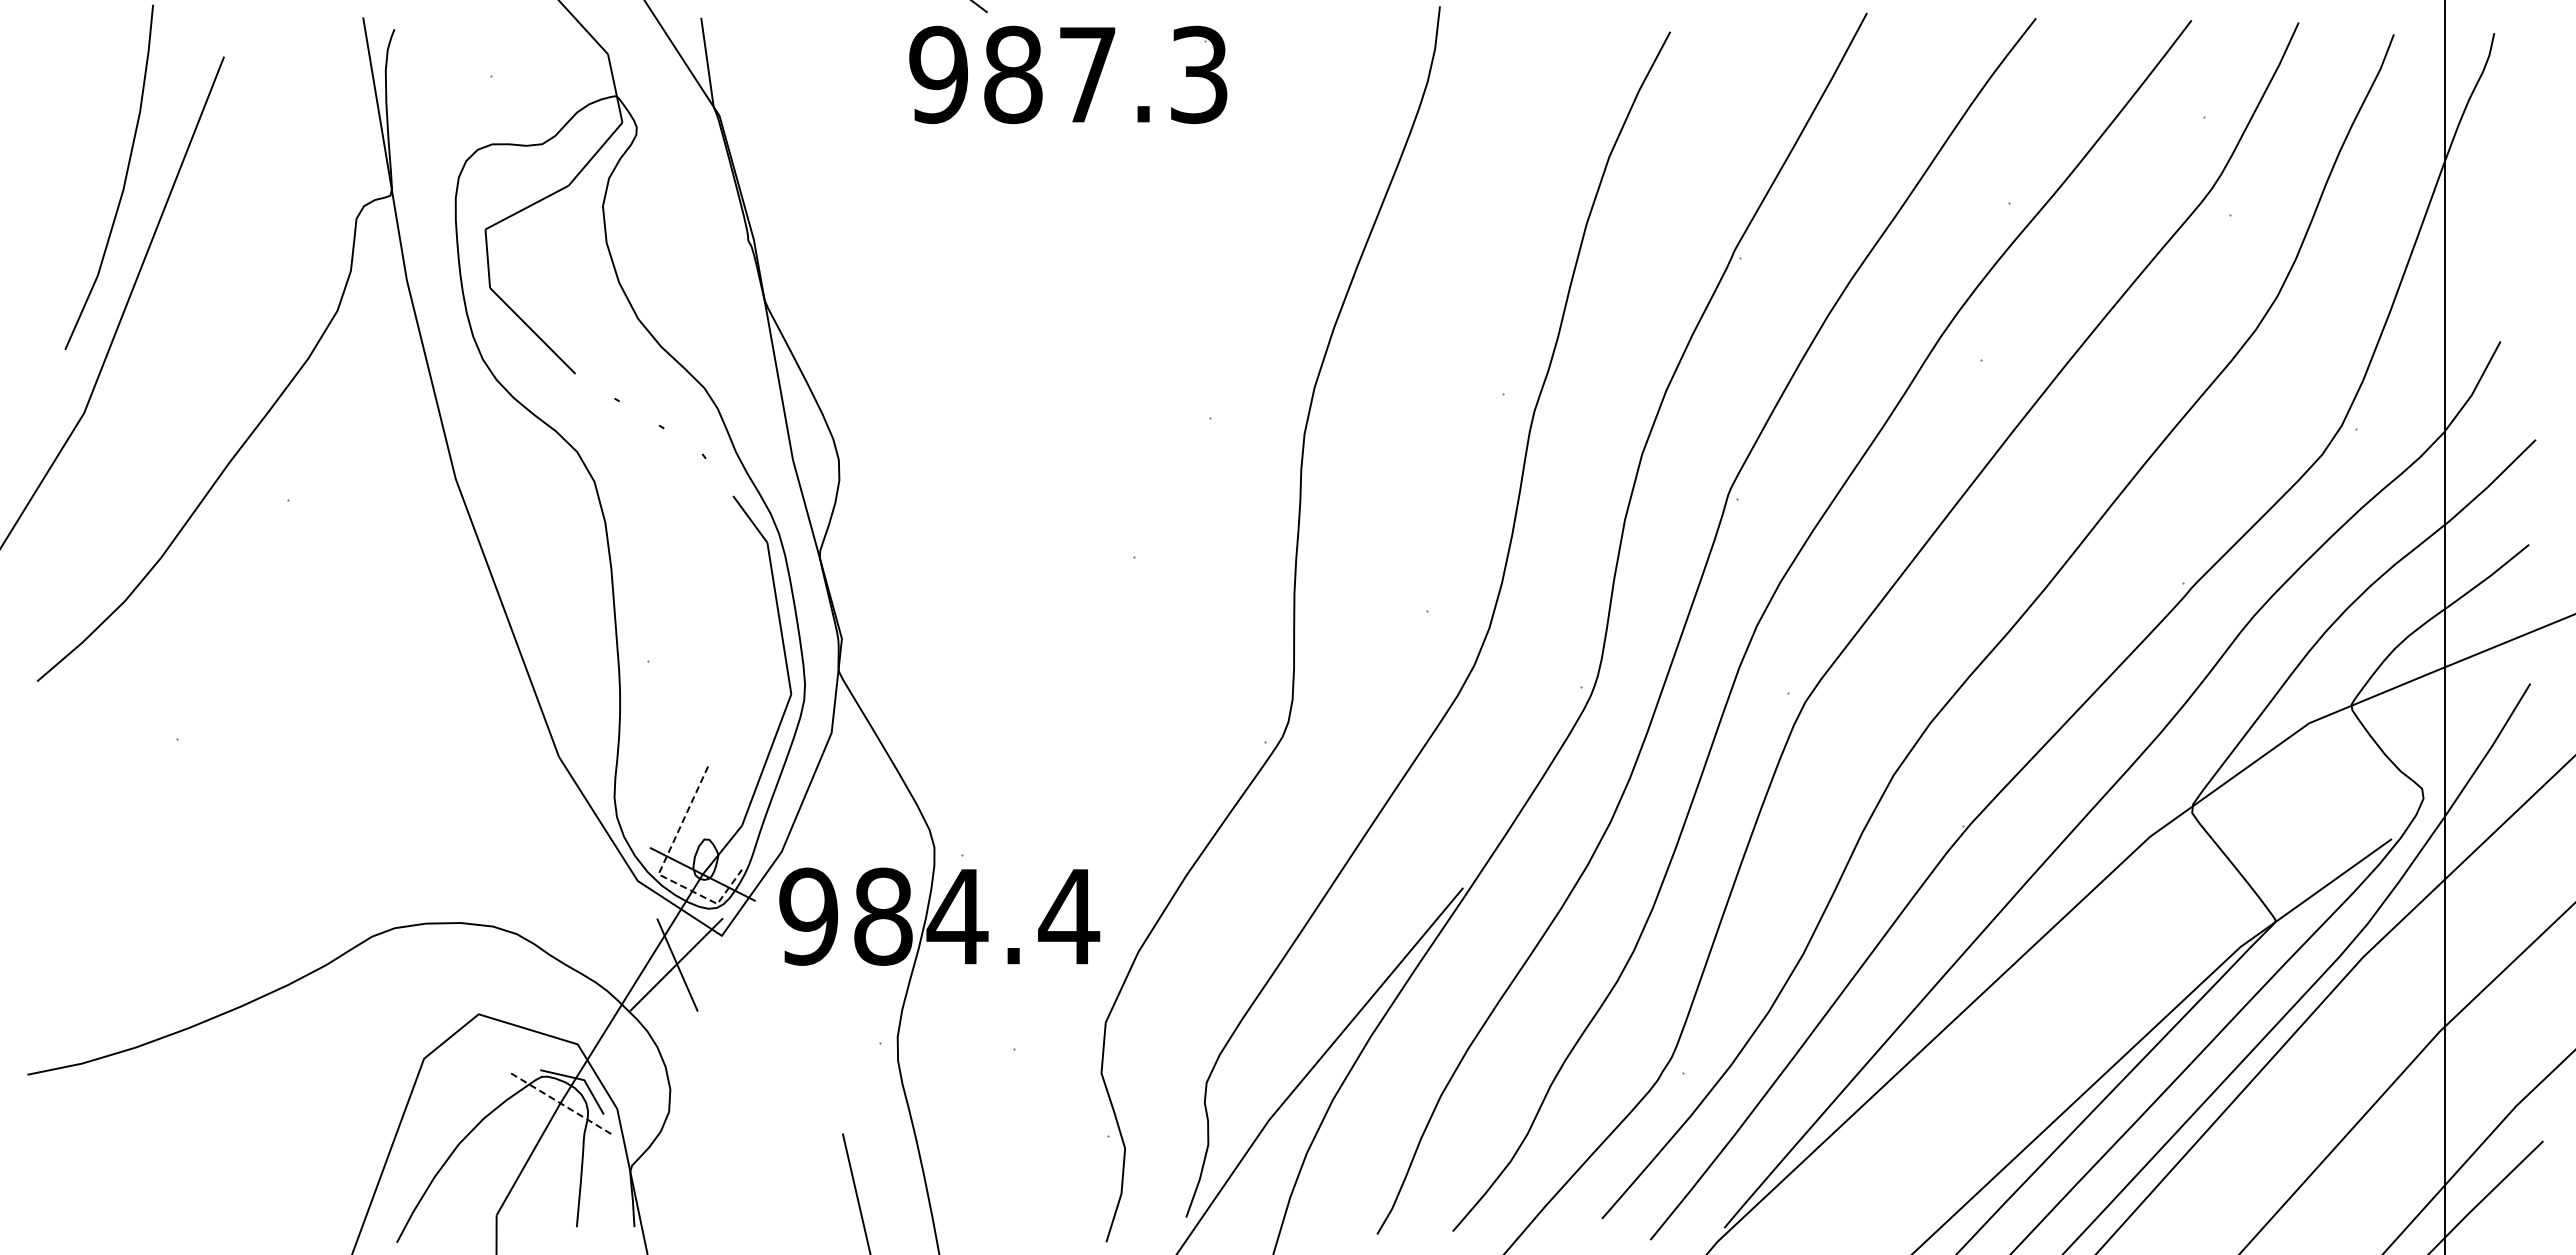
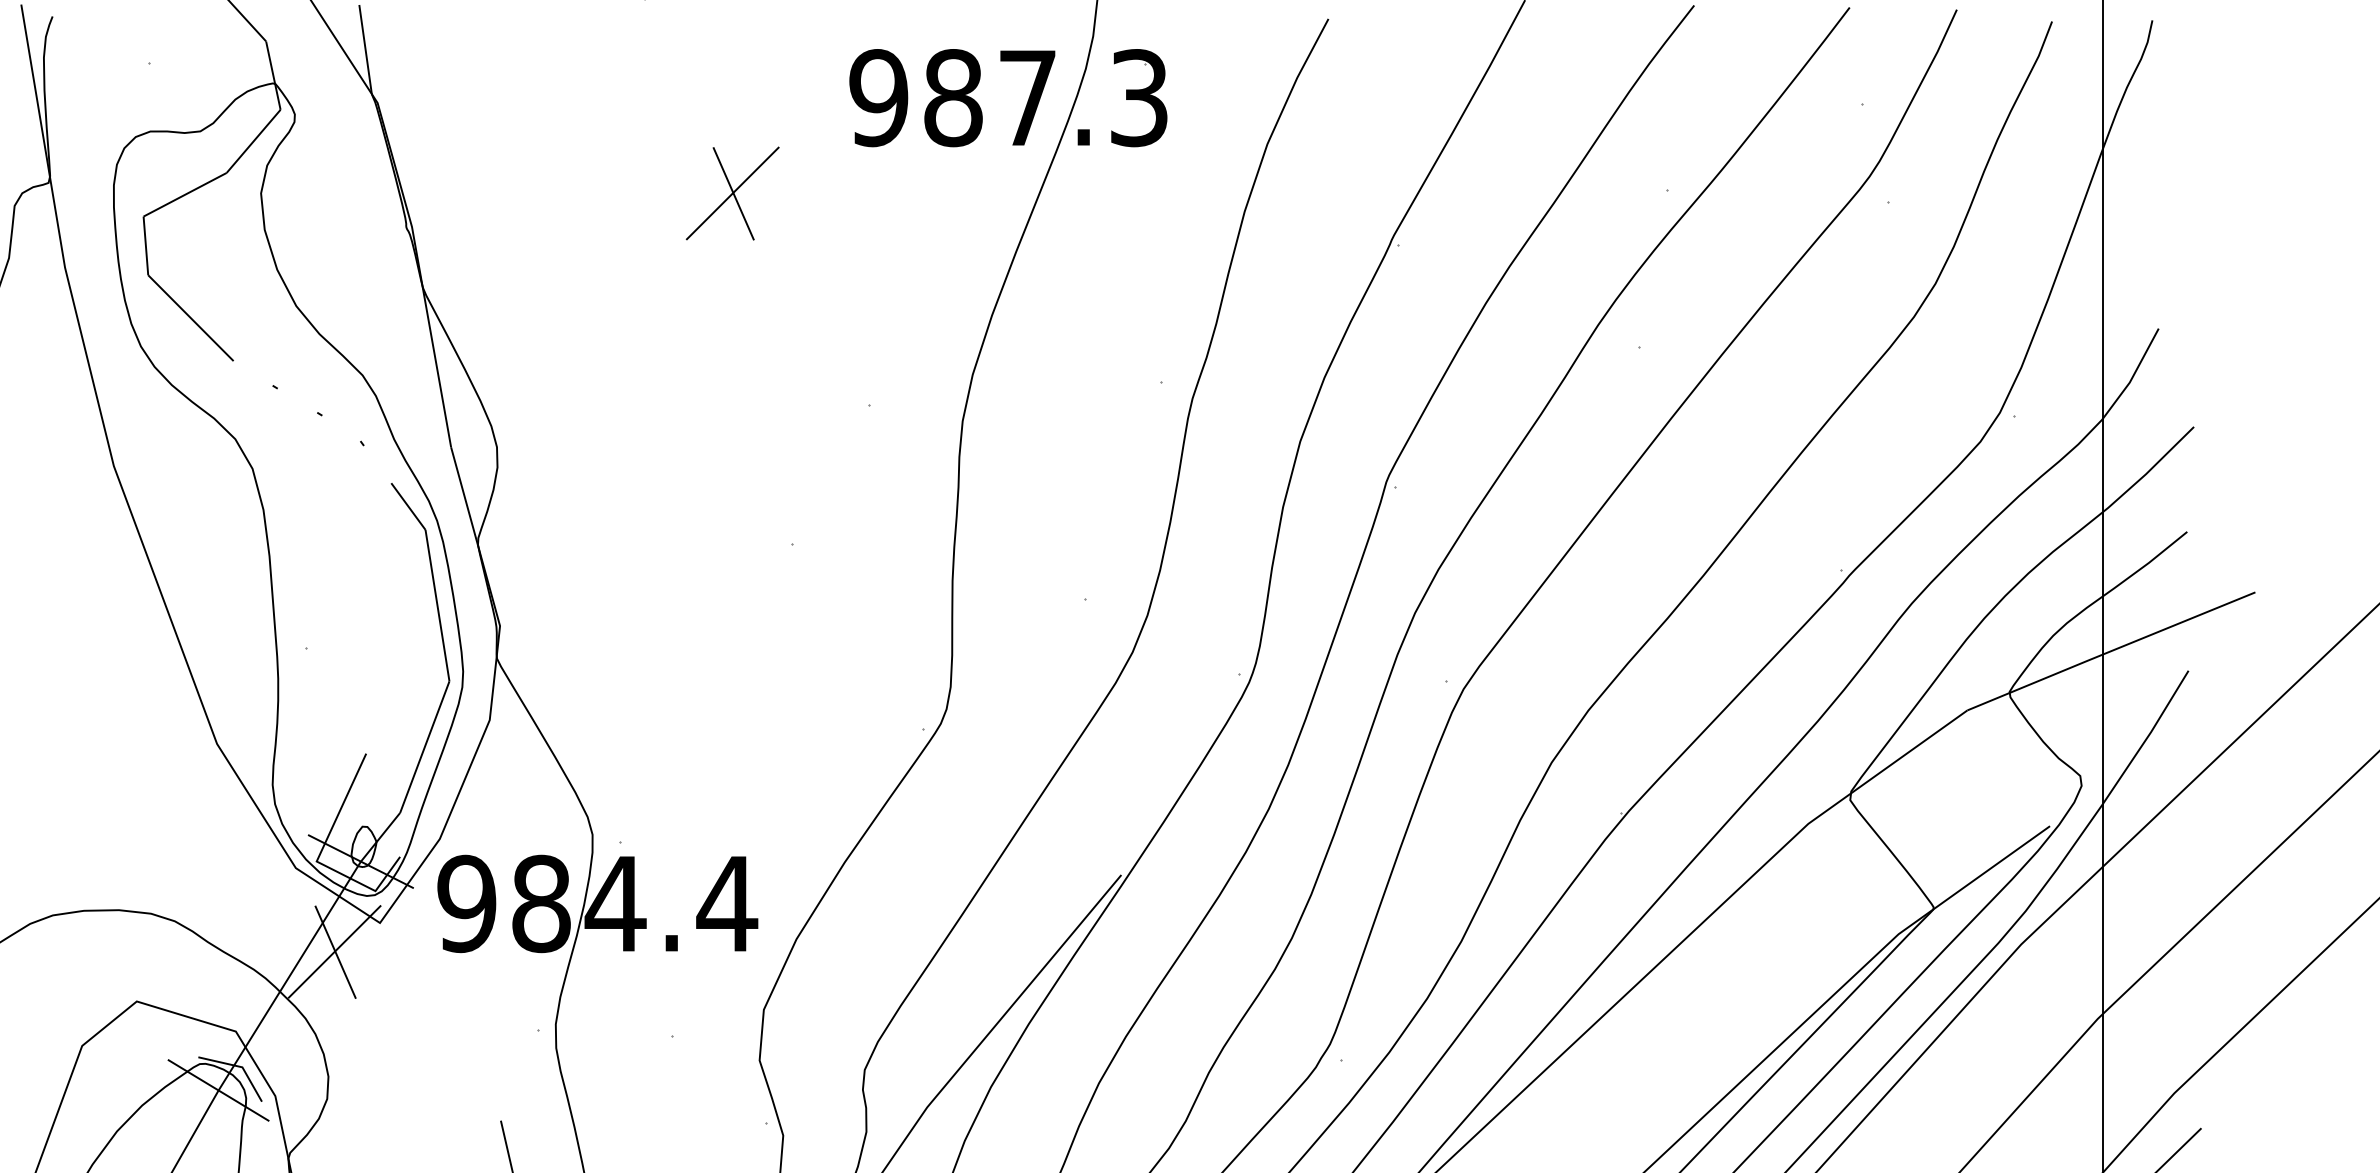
part: (1086, 80) -> (1026, 103), moved
part: (1074, 206) -> (732, 193), added
line: (660, 870) -> (318, 857), dashed -> solid
line: (560, 1103) -> (218, 1090), dashed -> solid

